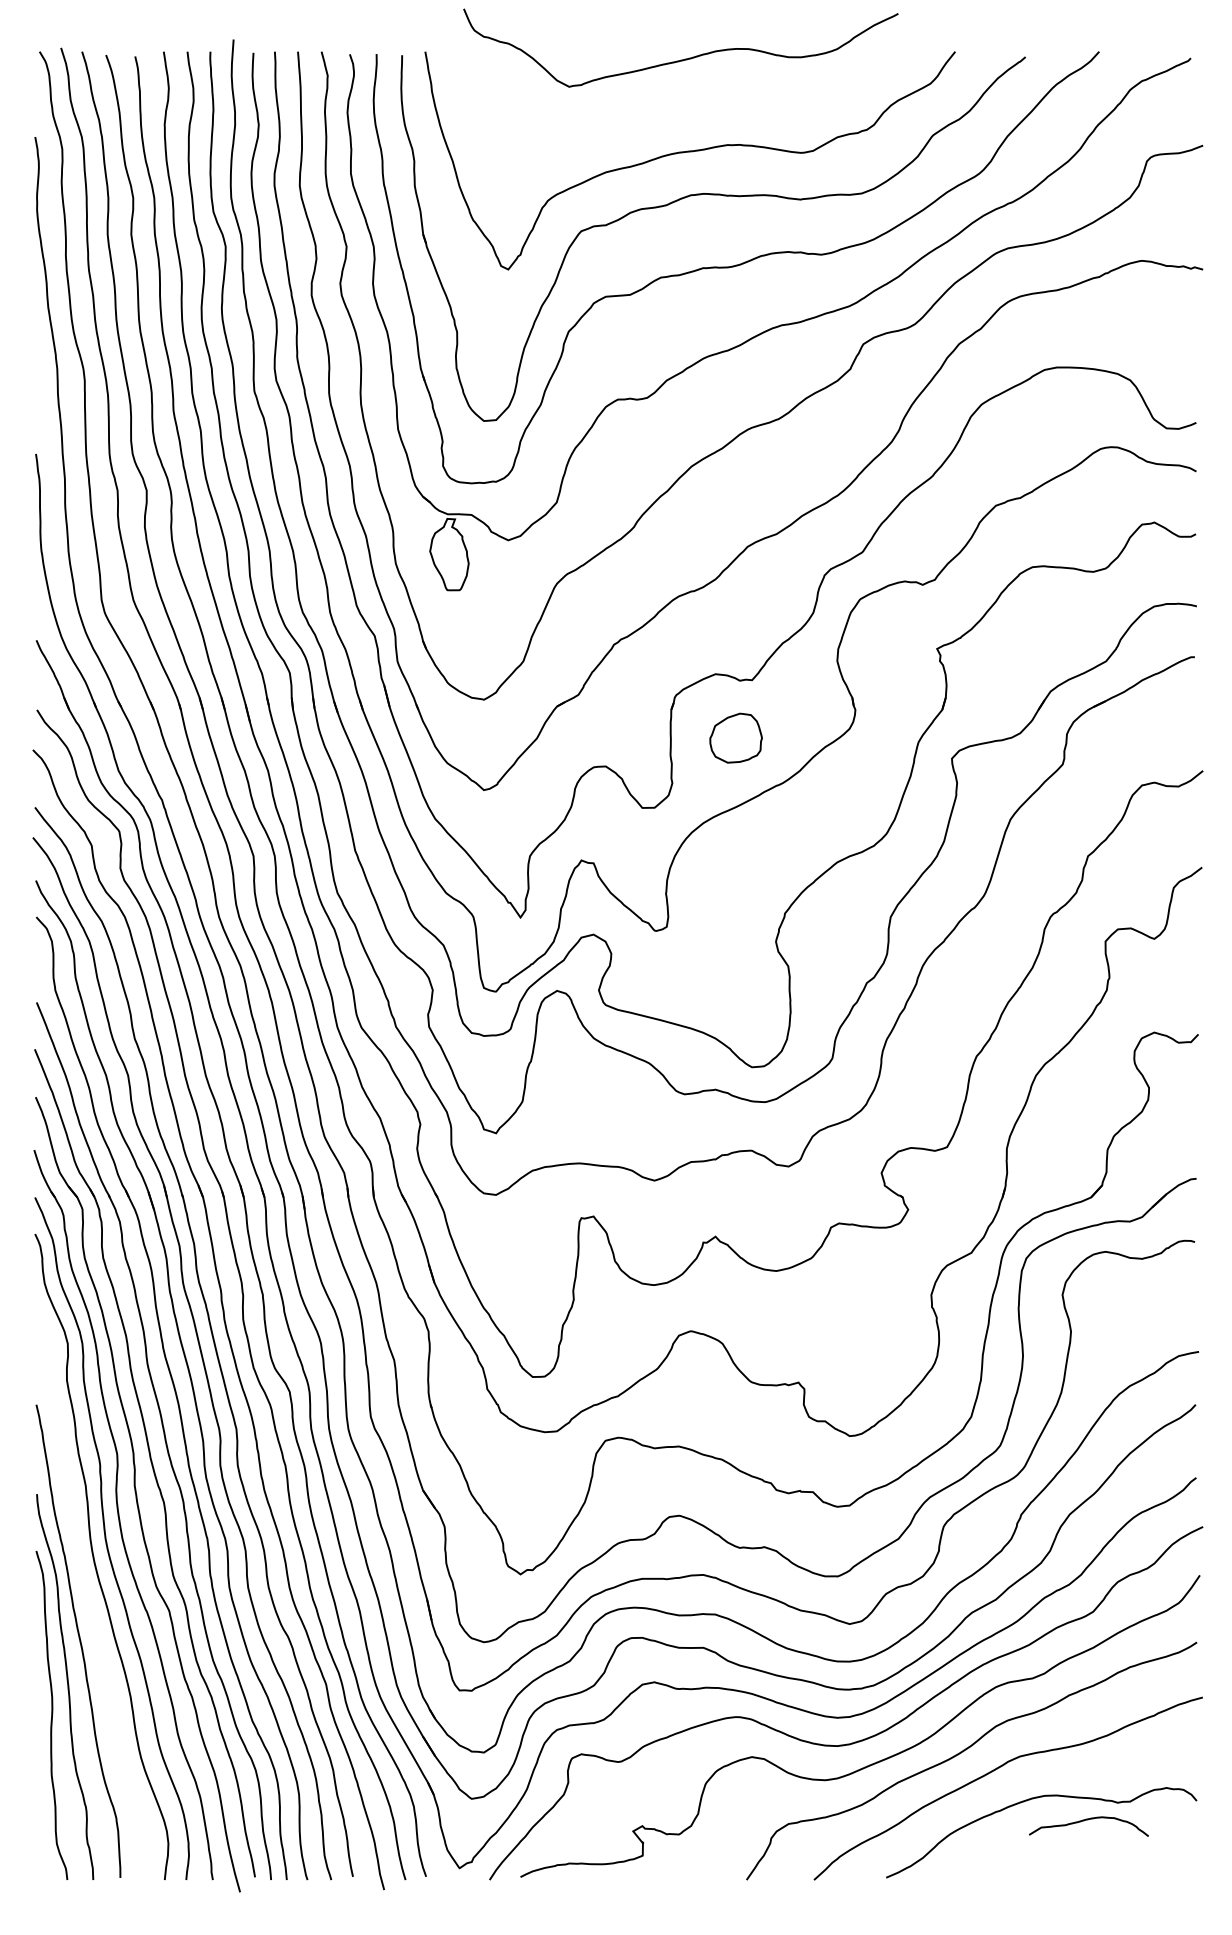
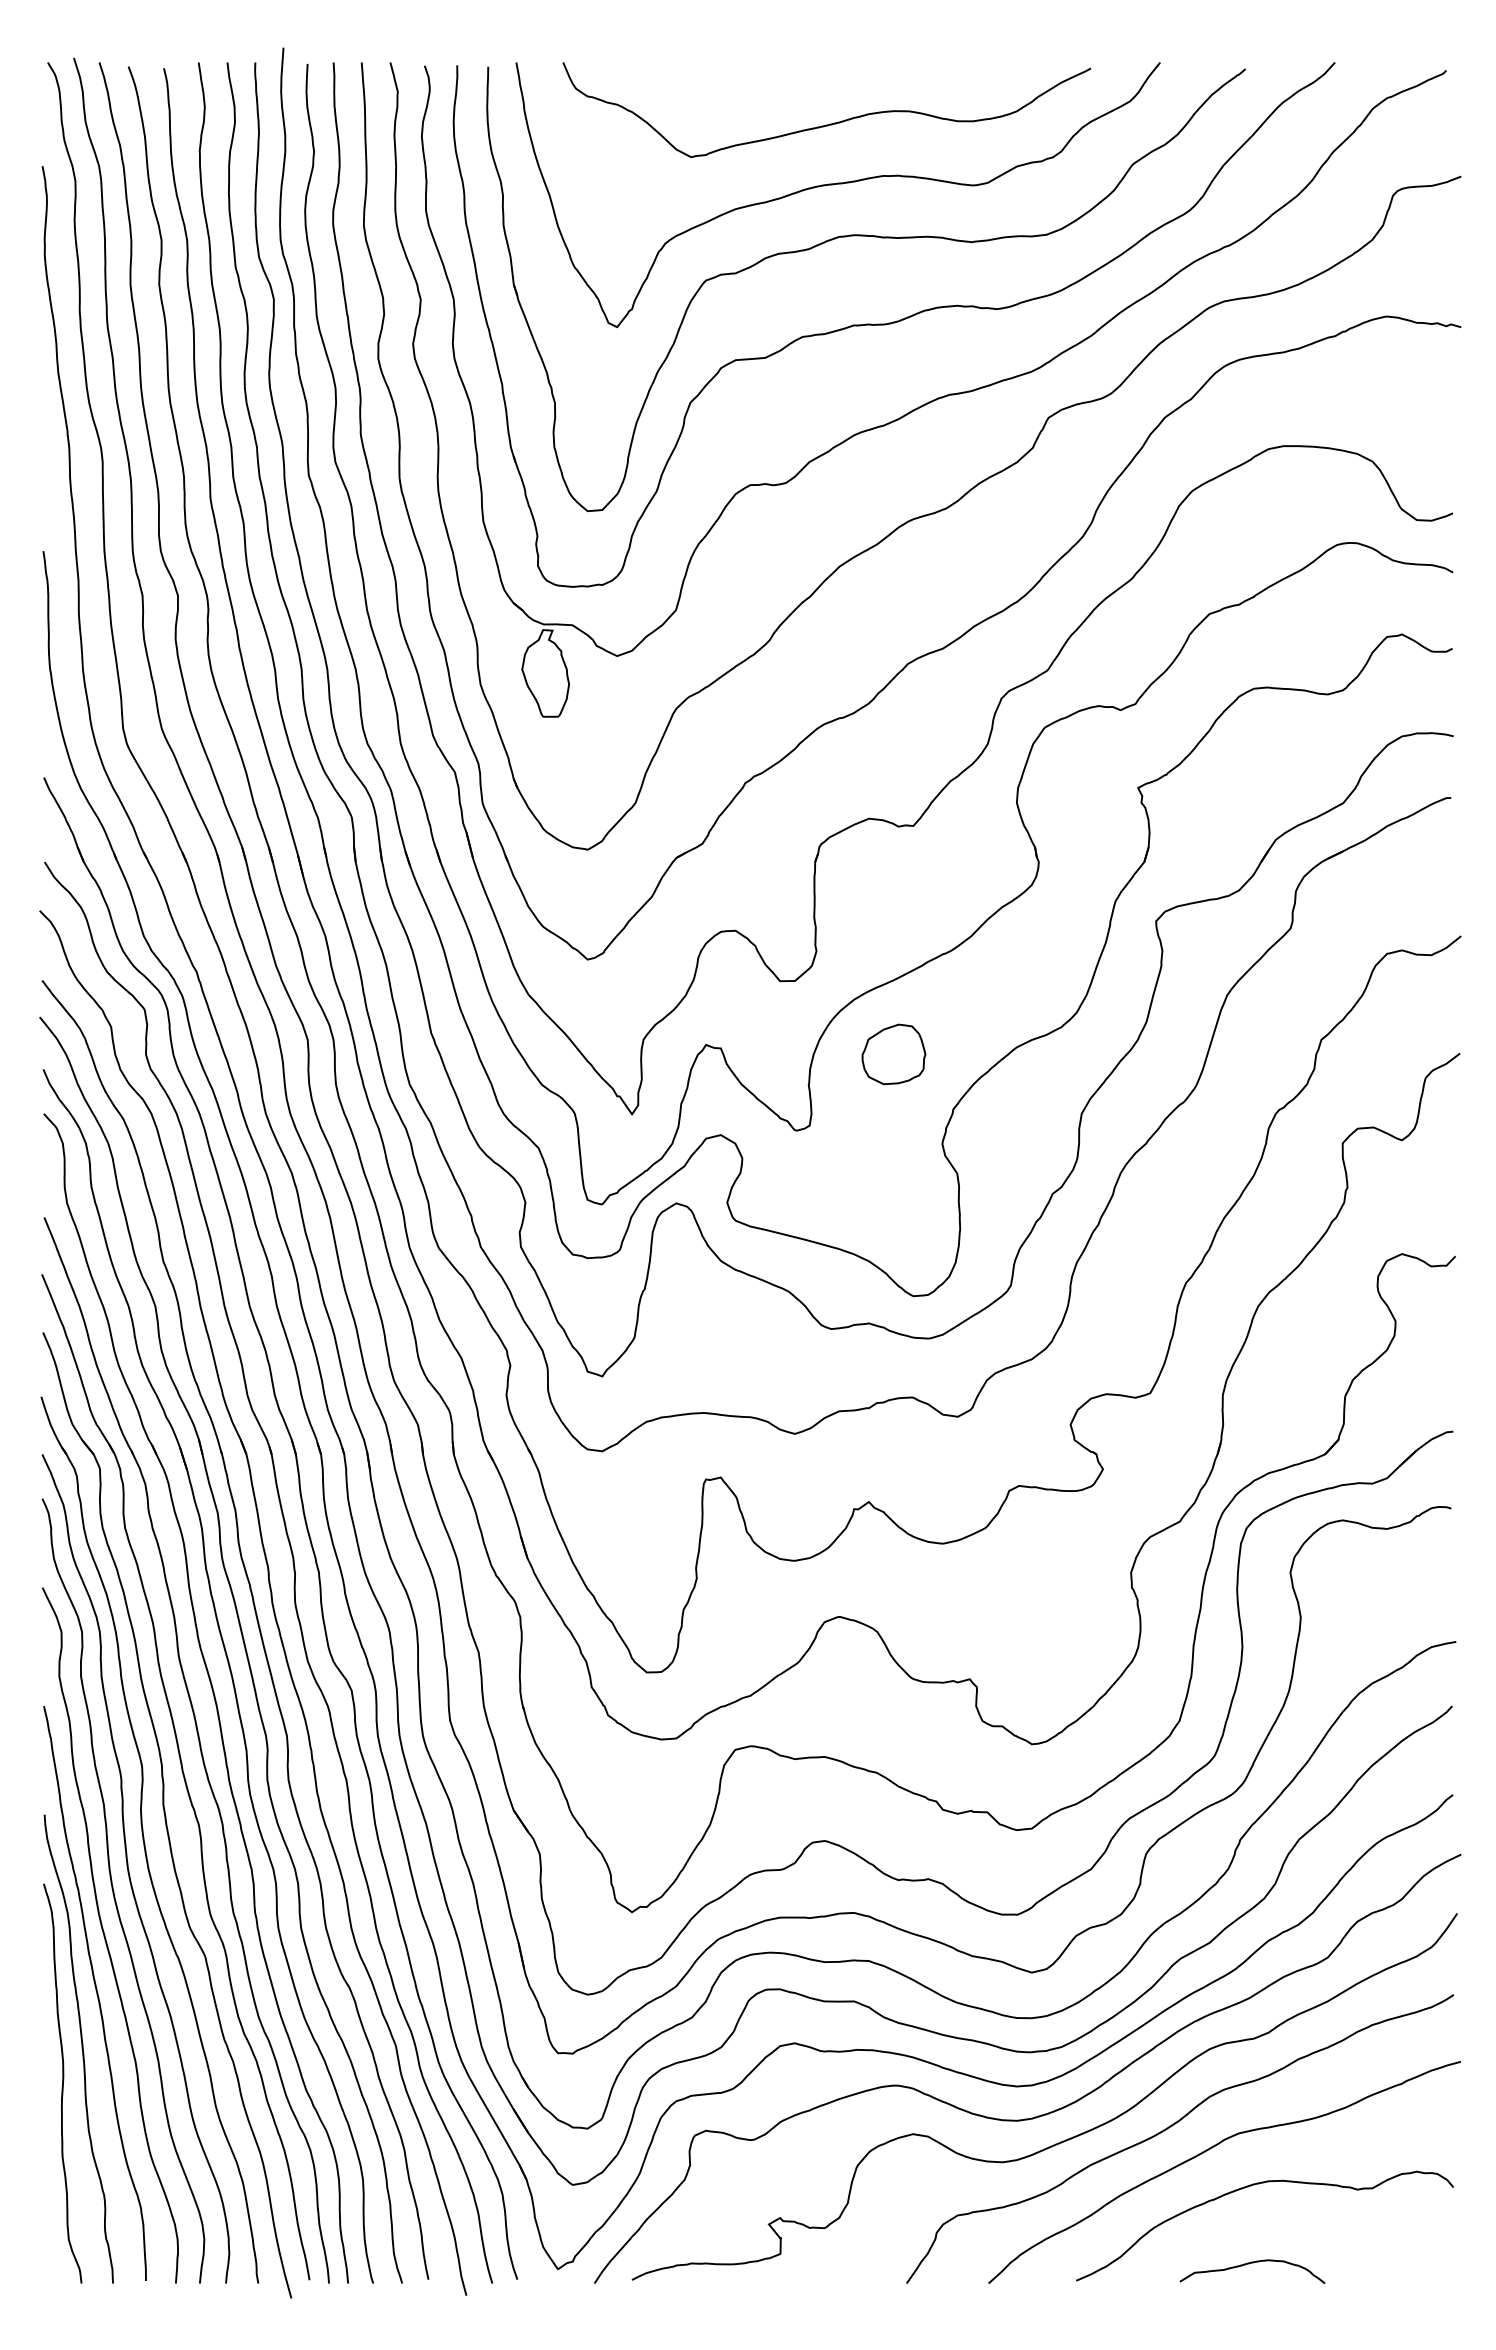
curve: (683, 59) -> (830, 123), moved
part: (735, 738) -> (893, 1054), moved
curve: (87, 1593) -> (105, 1935), added
curve: (1086, 1820) -> (1249, 2264), moved

